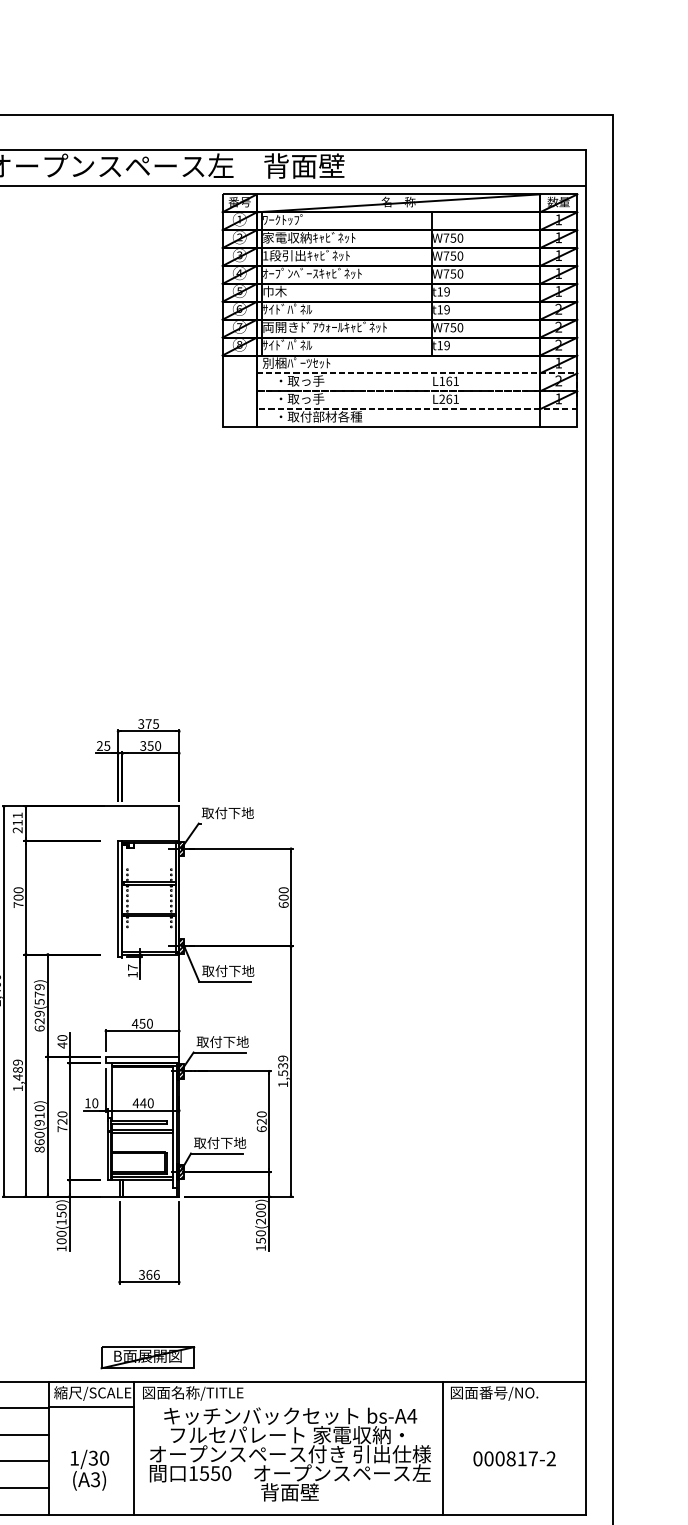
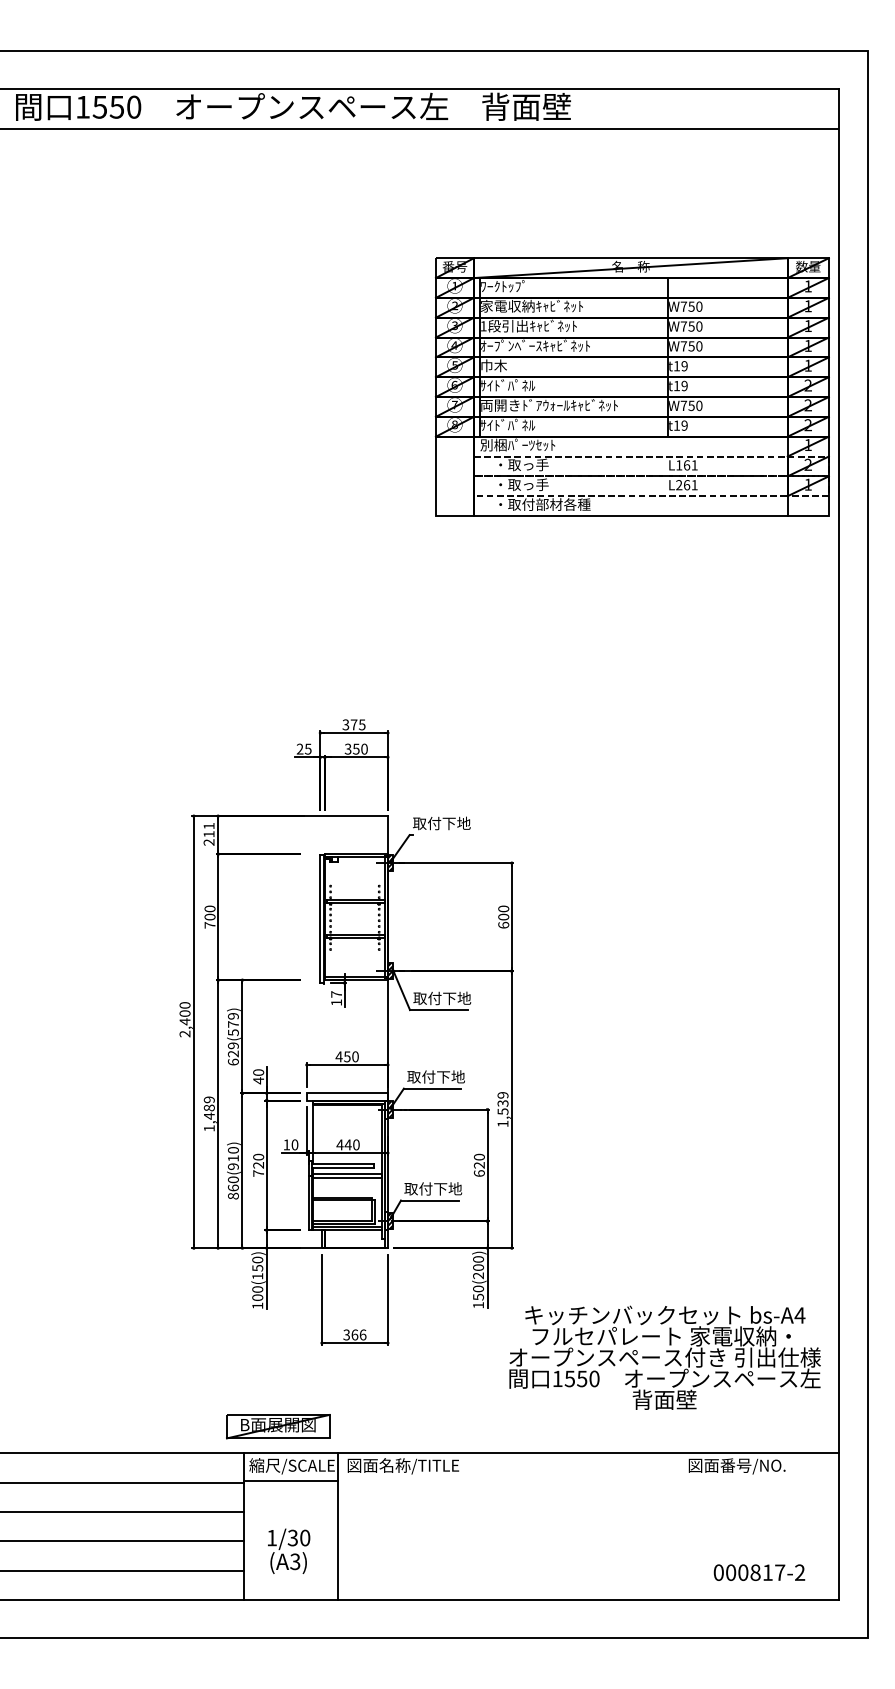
part: (399, 310) -> (631, 386), moved
part: (148, 1357) -> (278, 1426), moved
line: (443, 1447) -> (680, 1526), removed
text: (289, 1454) -> (664, 1357), moved
text: (514, 1458) -> (759, 1572), moved

